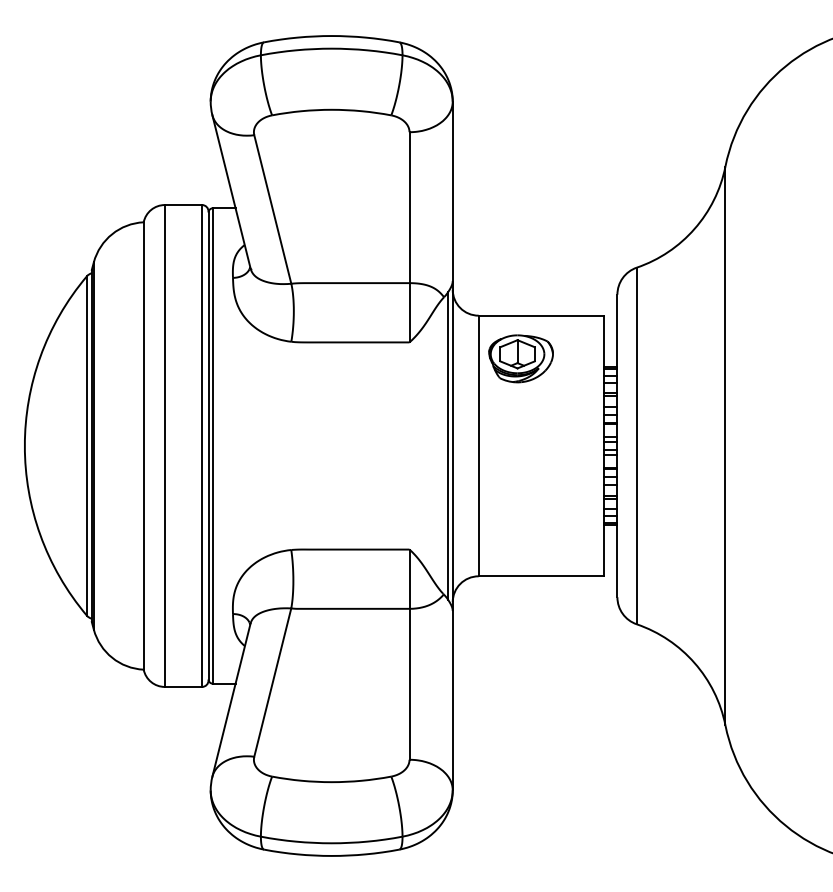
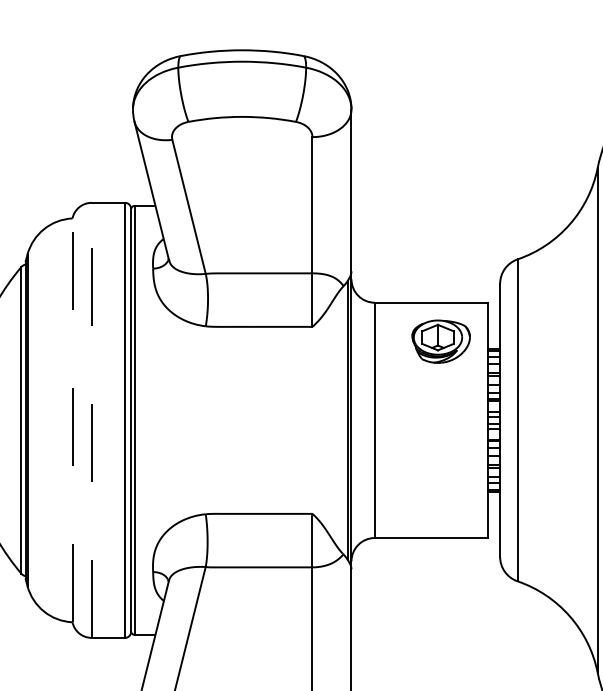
part: (520, 358) -> (440, 341), moved
line: (143, 446) -> (72, 420), solid -> dashed
line: (164, 446) -> (91, 420), solid -> dashed

